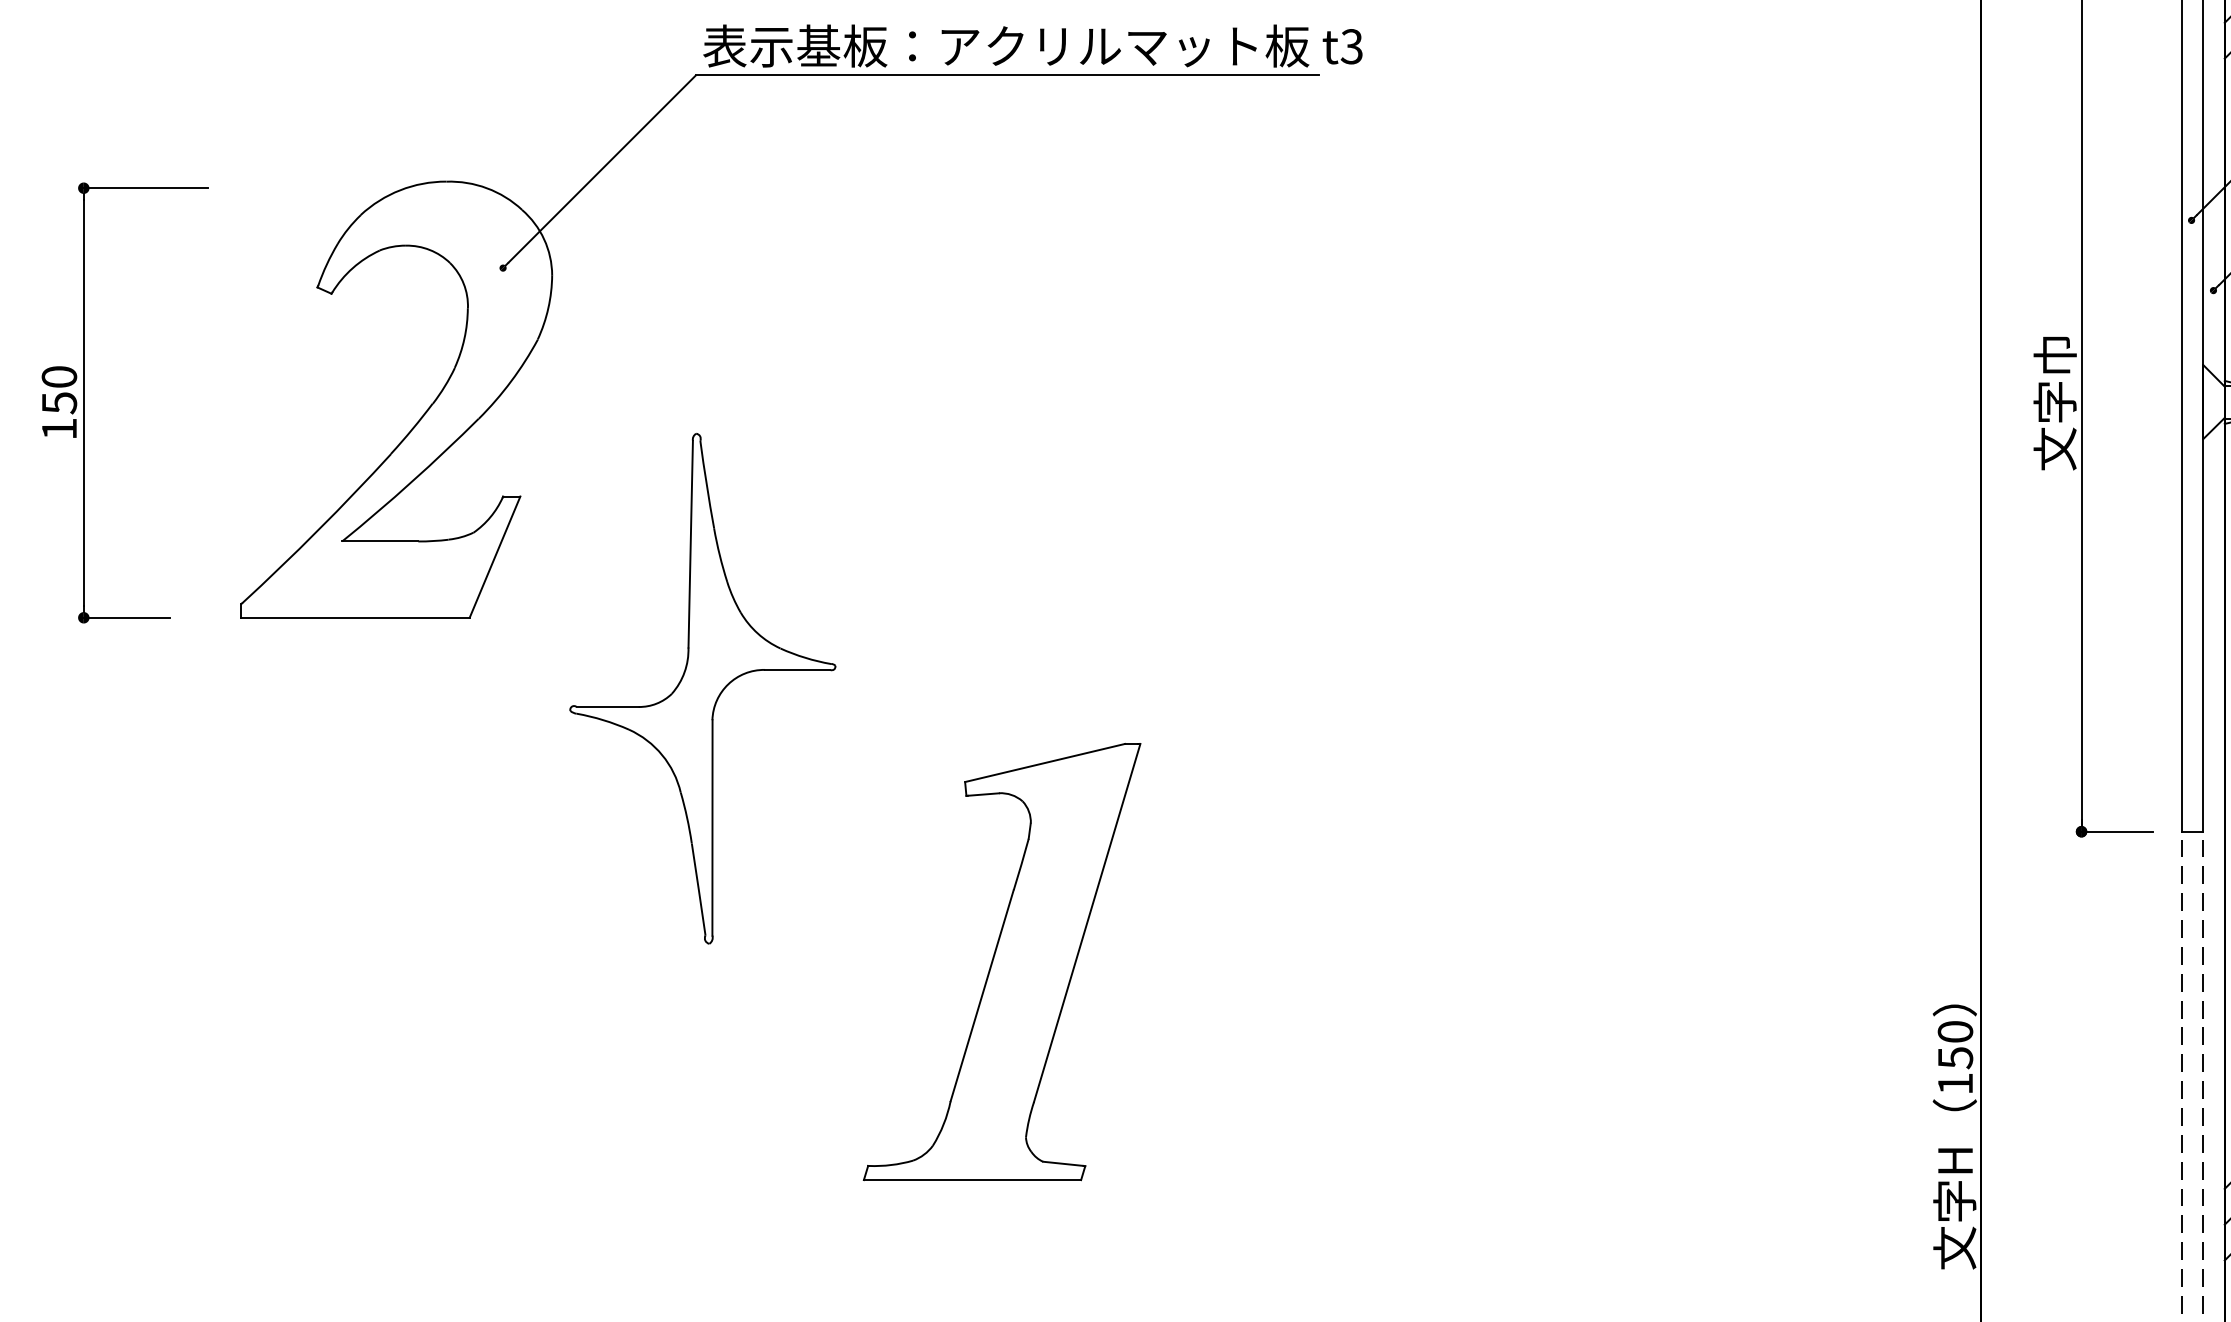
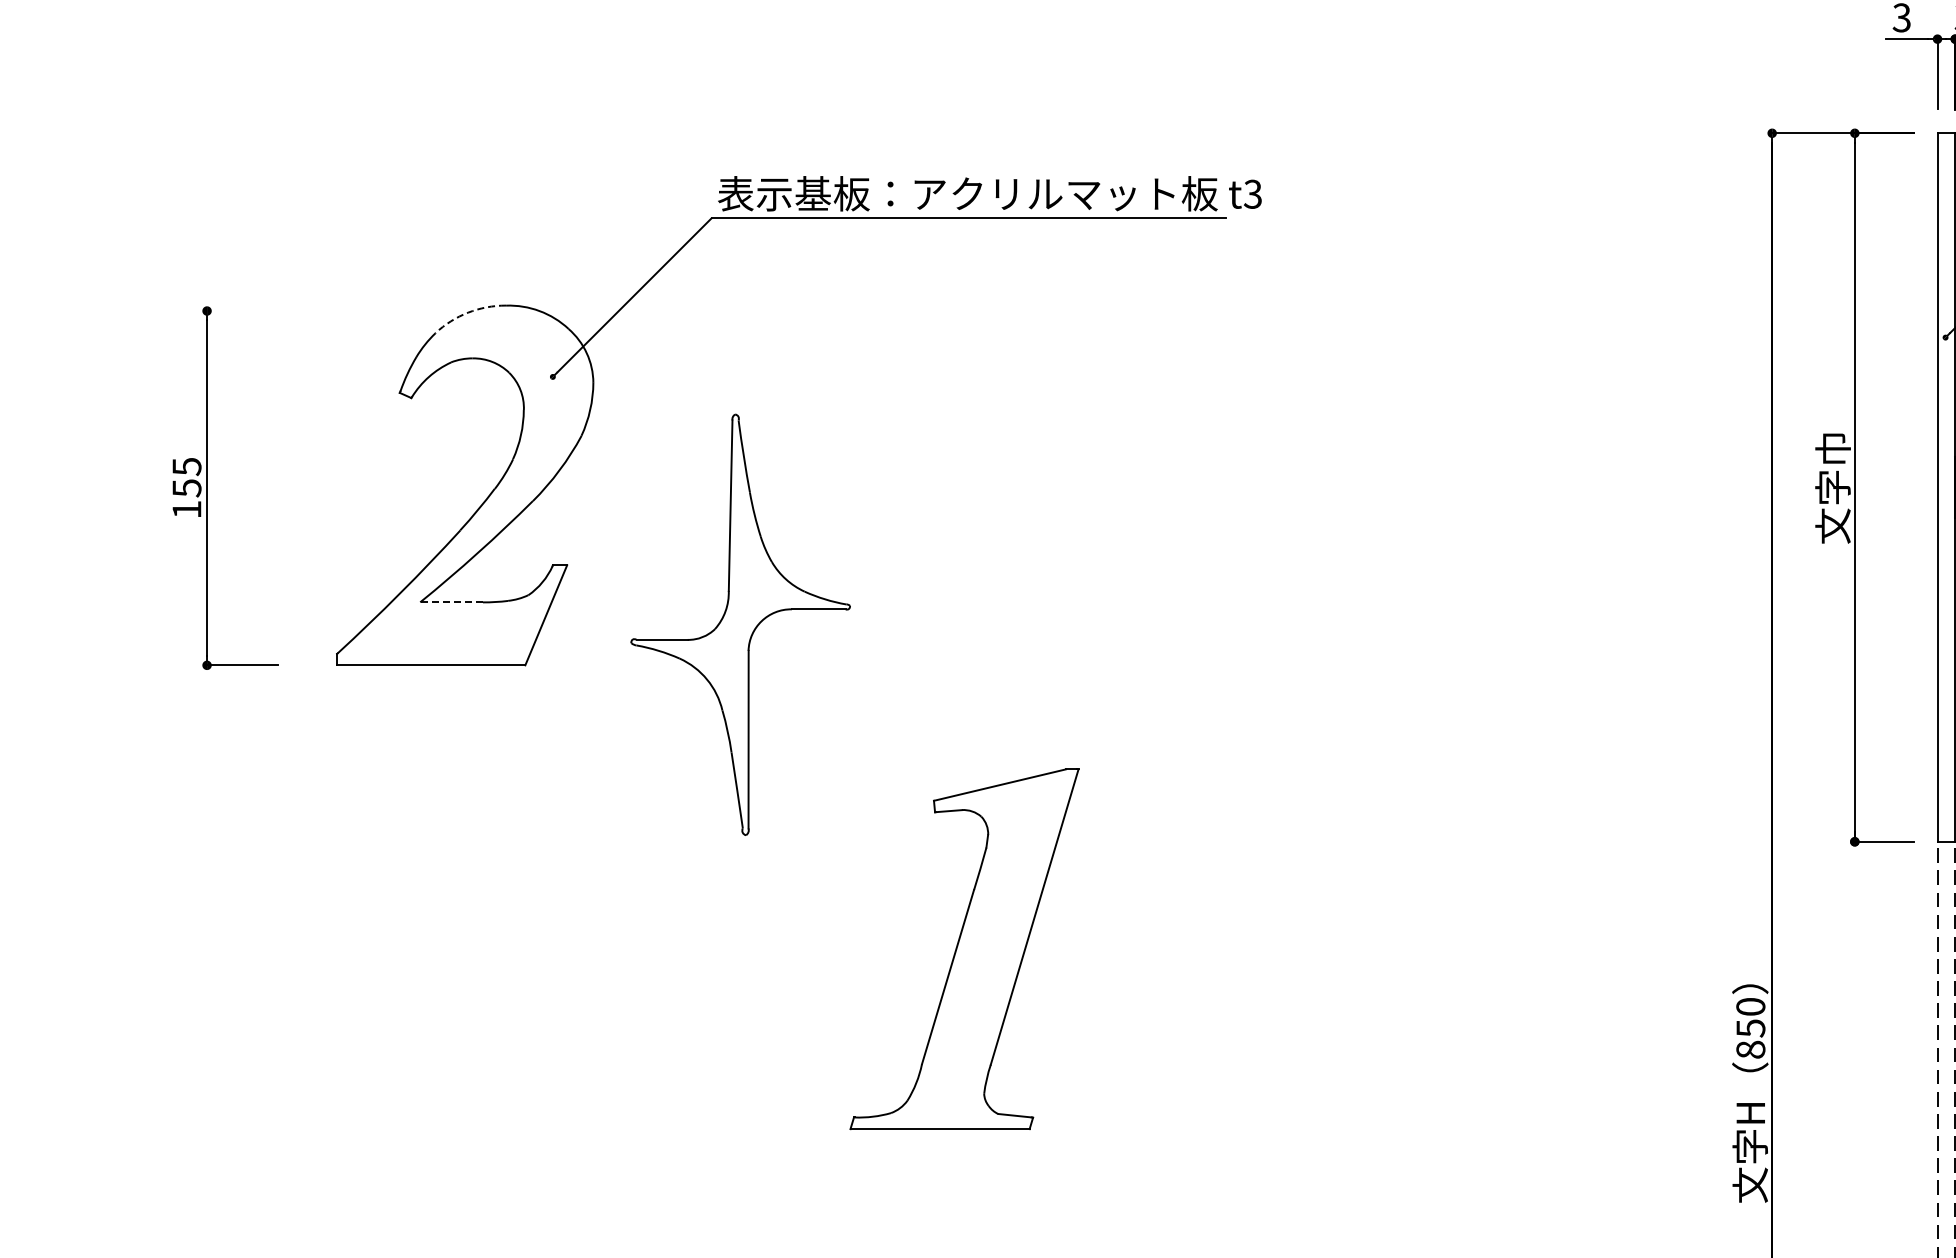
line: (146, 188) -> (258, 311), removed
arc: (400, 190) -> (468, 312), solid -> dashed
text: (58, 376) -> (186, 466), 150 -> 155
line: (380, 541) -> (451, 602), solid -> dashed
part: (702, 688) -> (740, 624), moved
text: (1955, 1083) -> (1750, 1049), 150 -> 850

